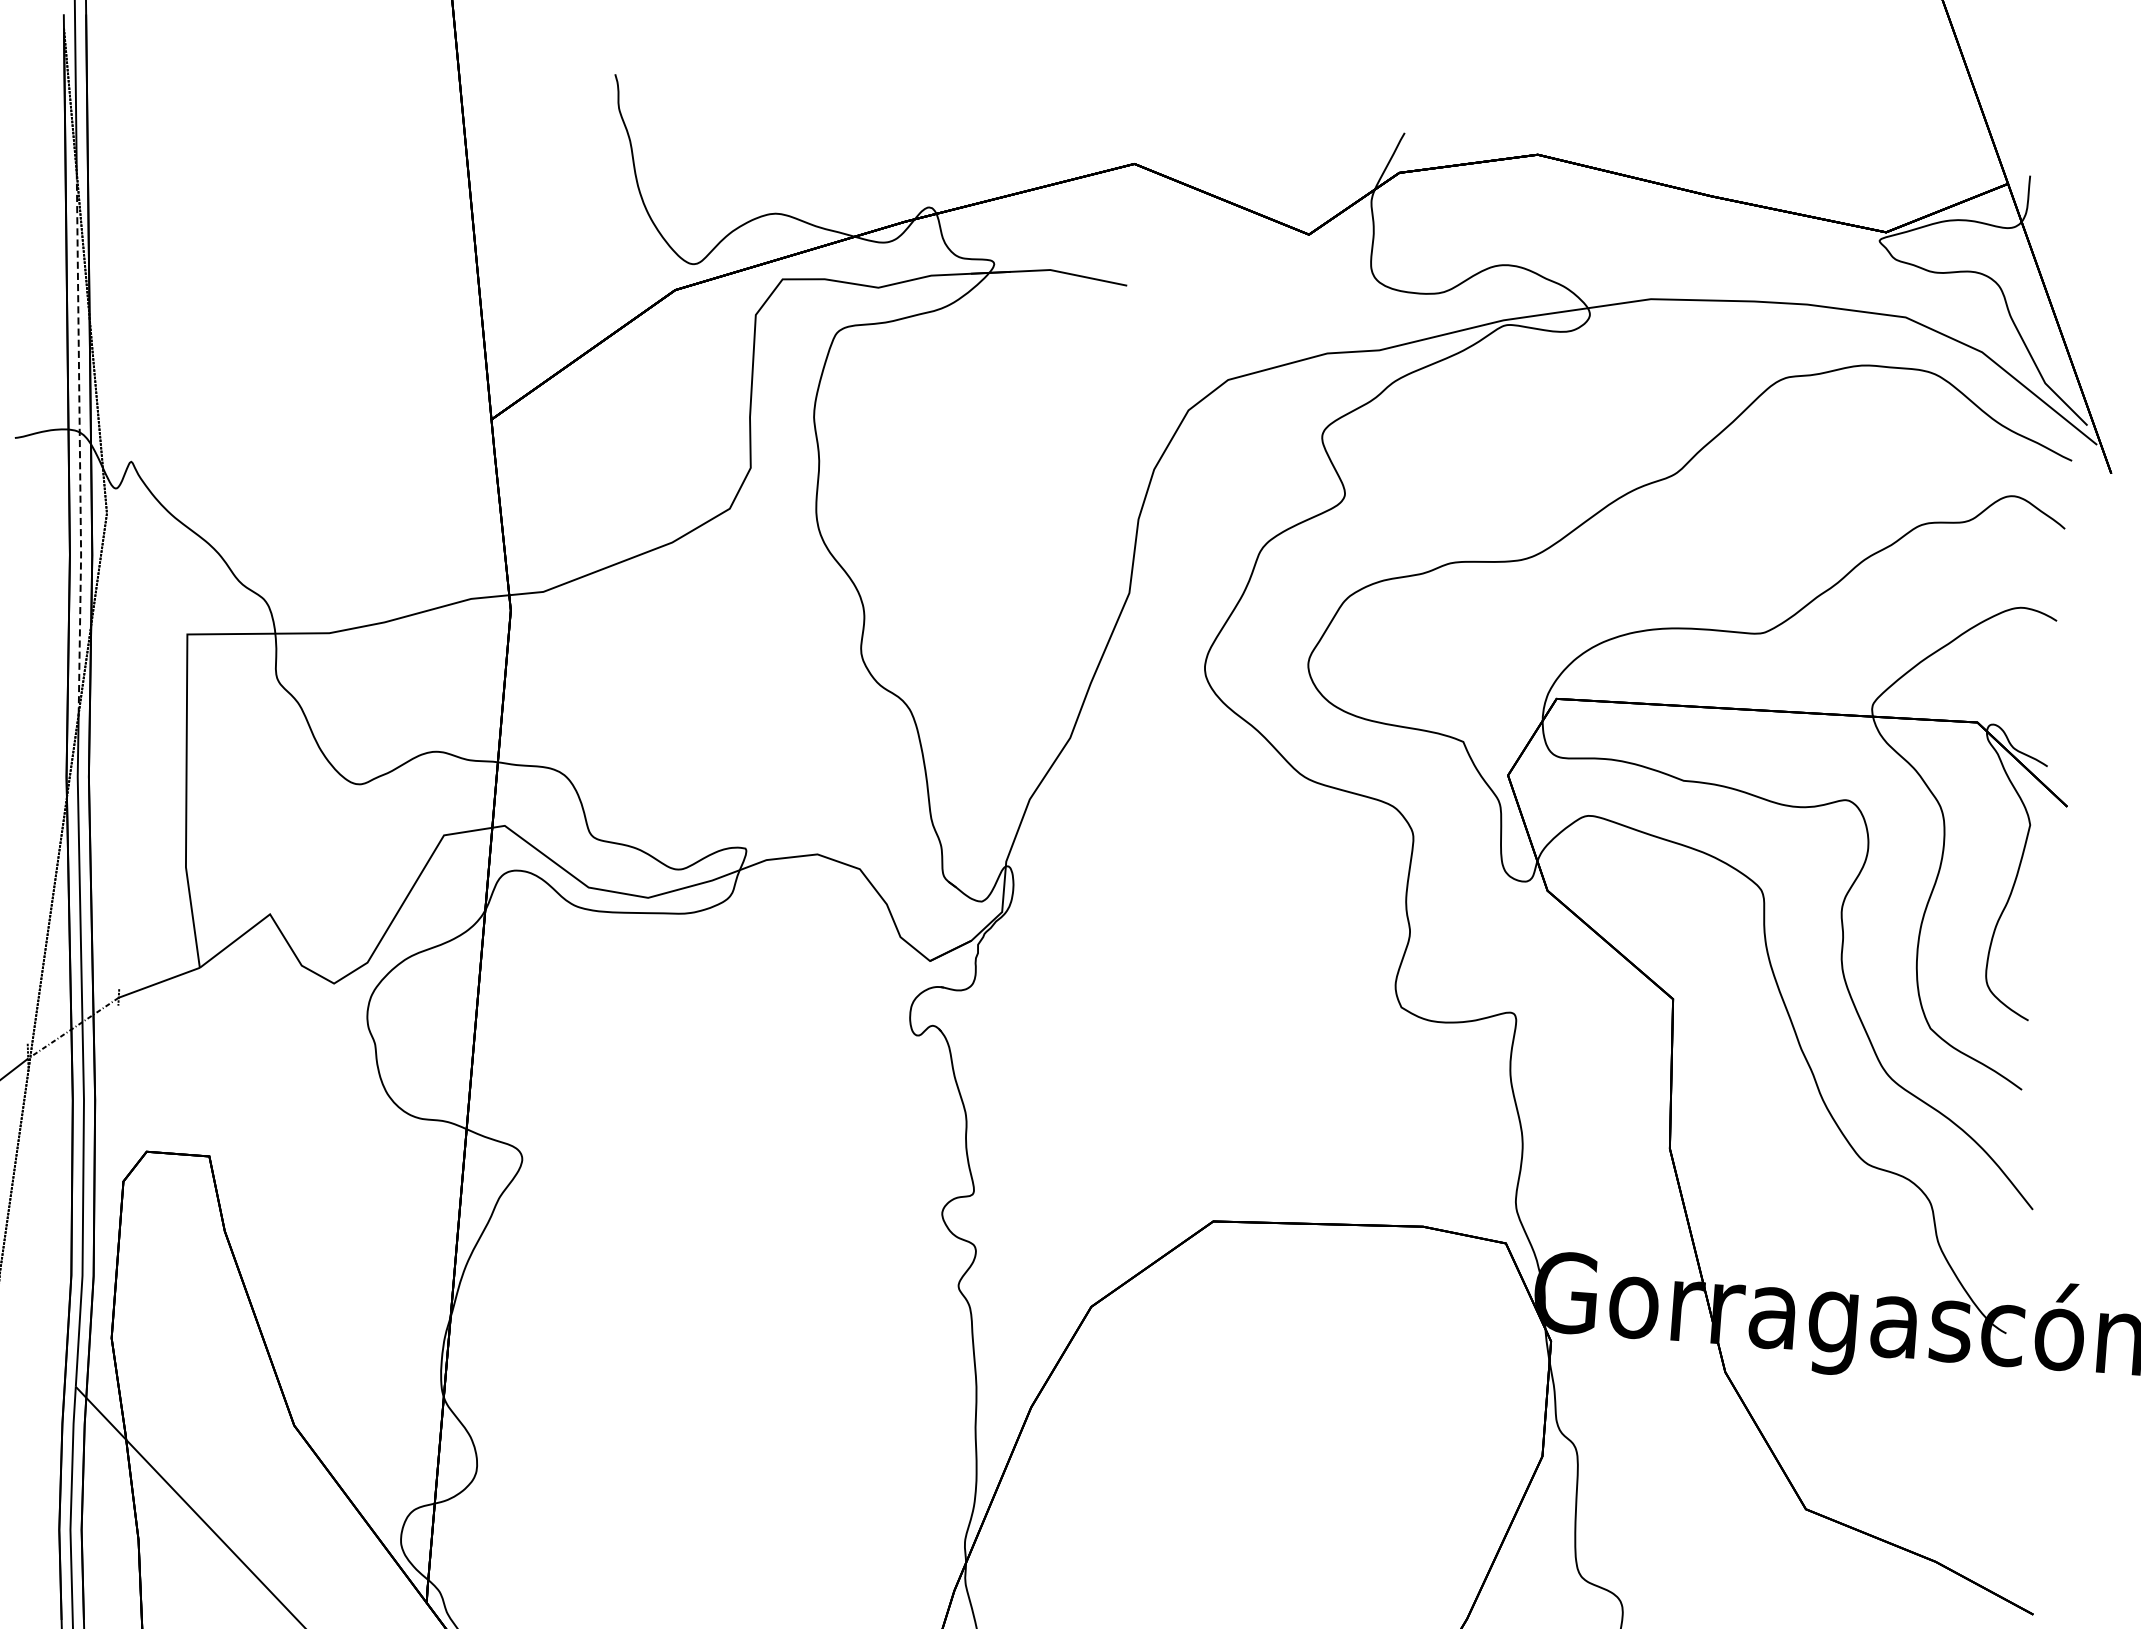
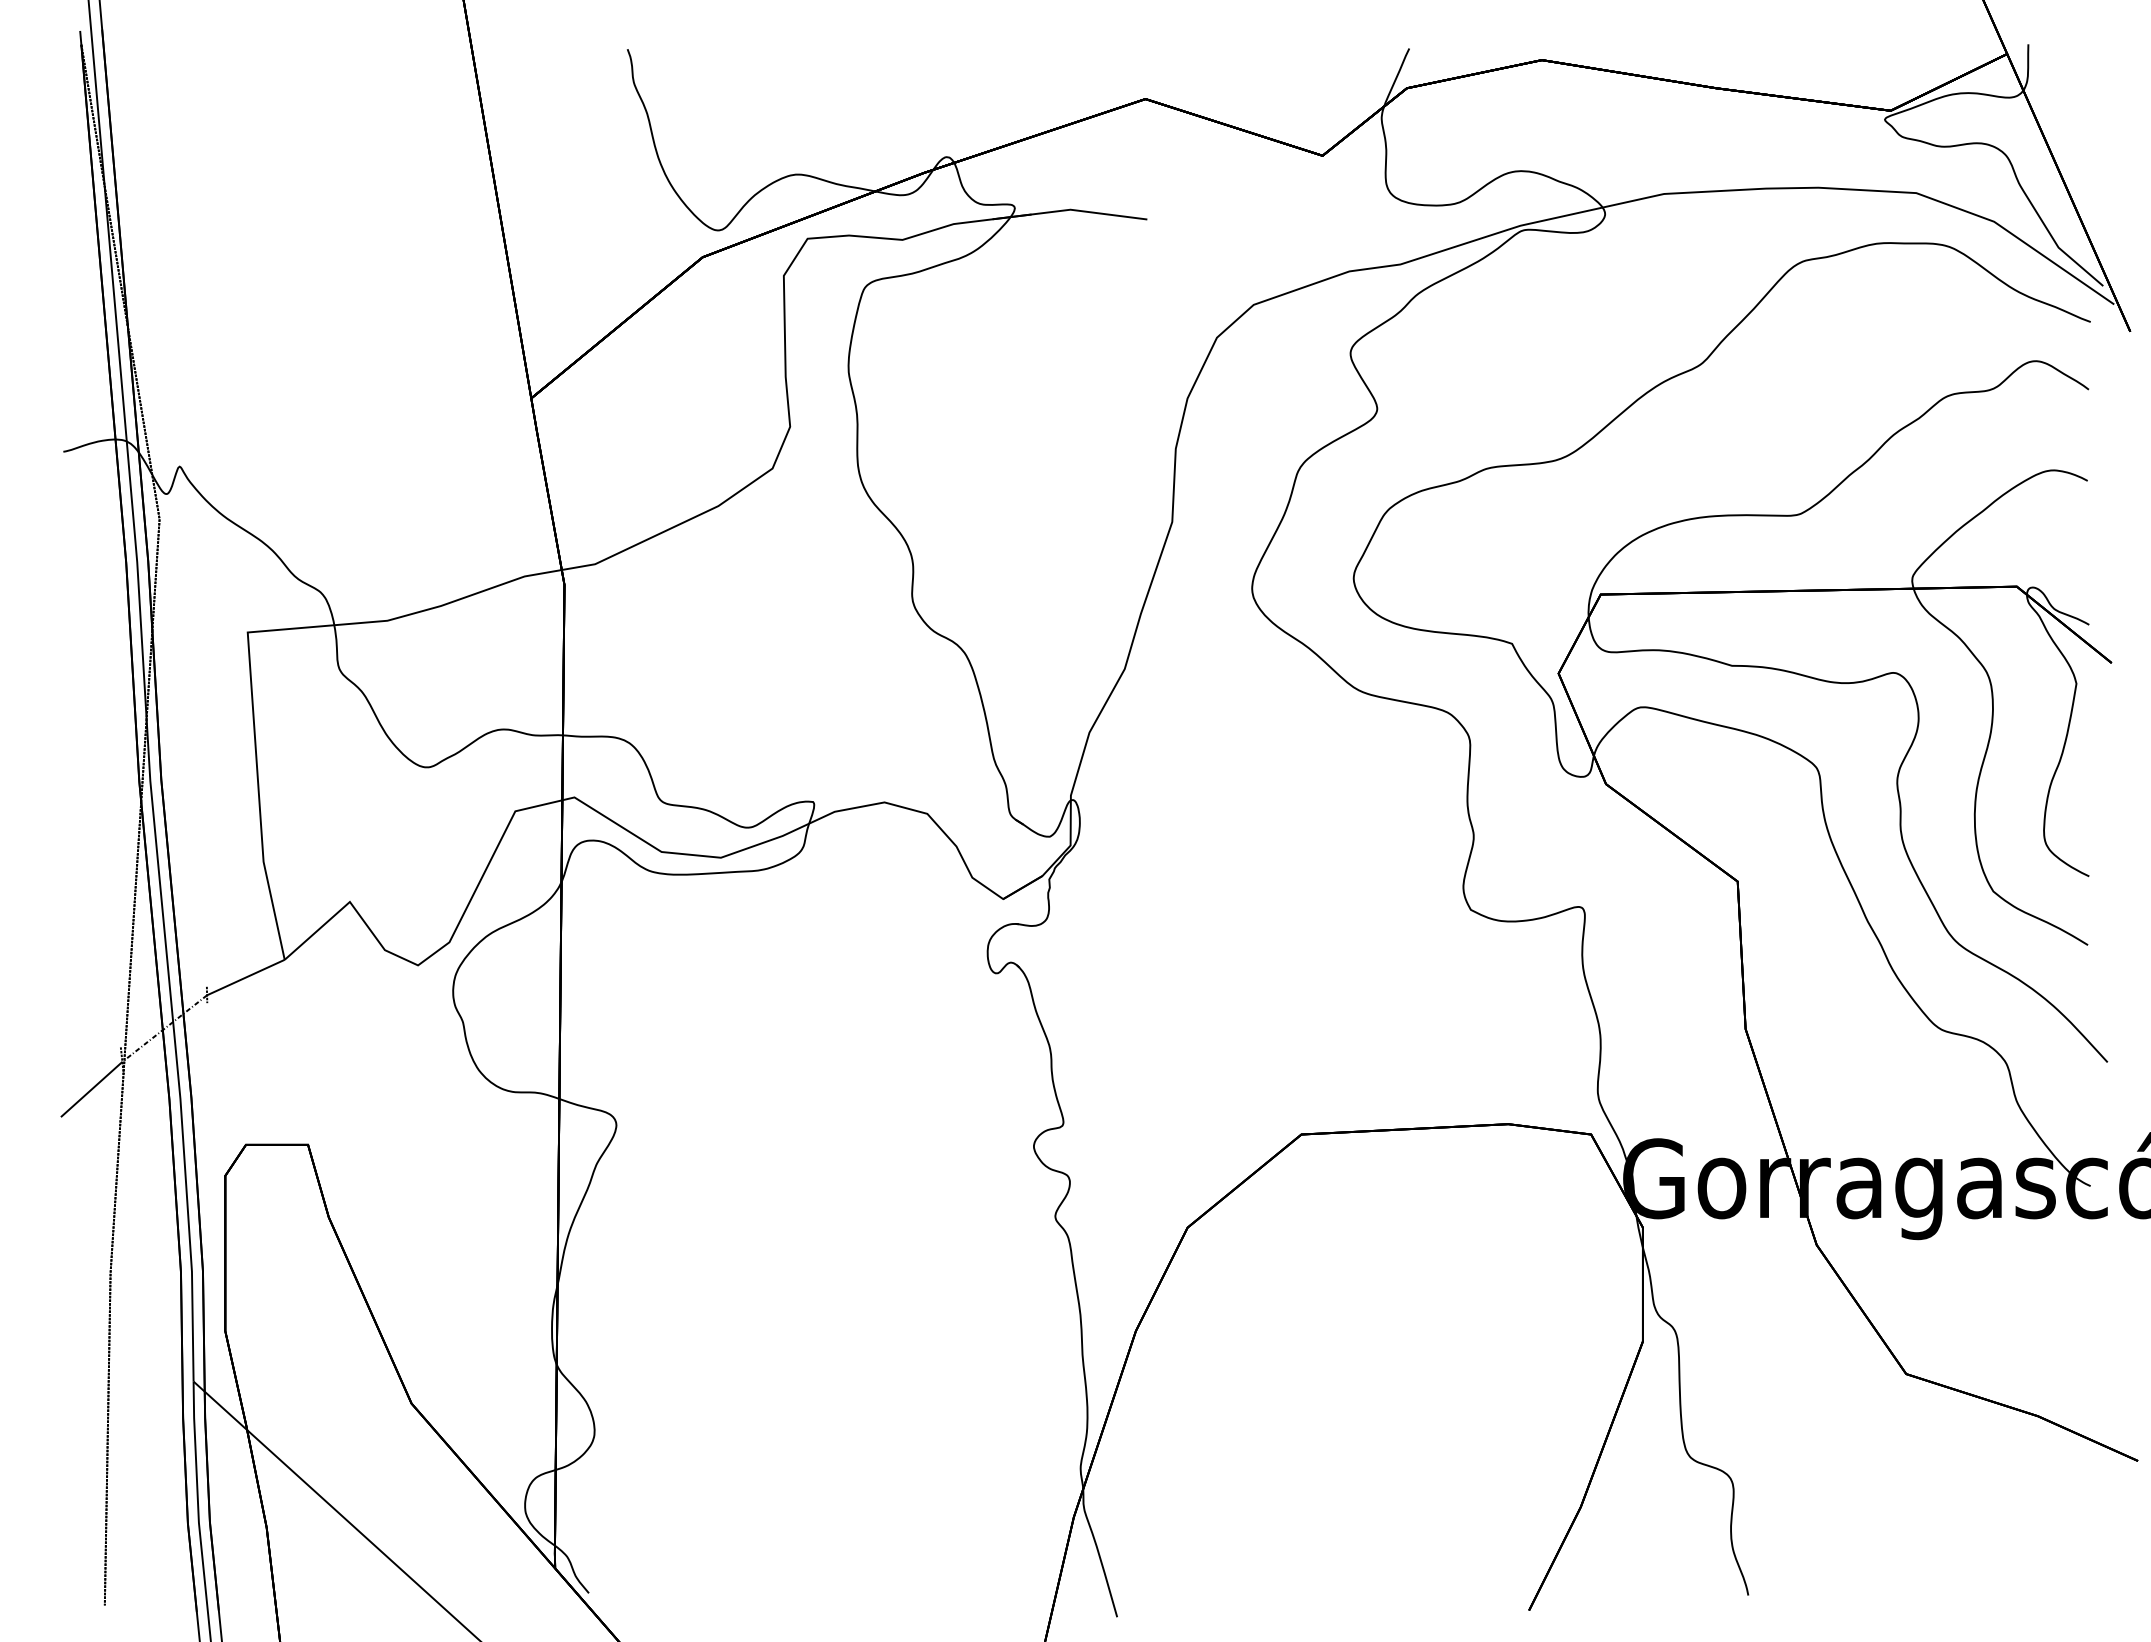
line: (79, 444) -> (127, 453), dashed -> solid

